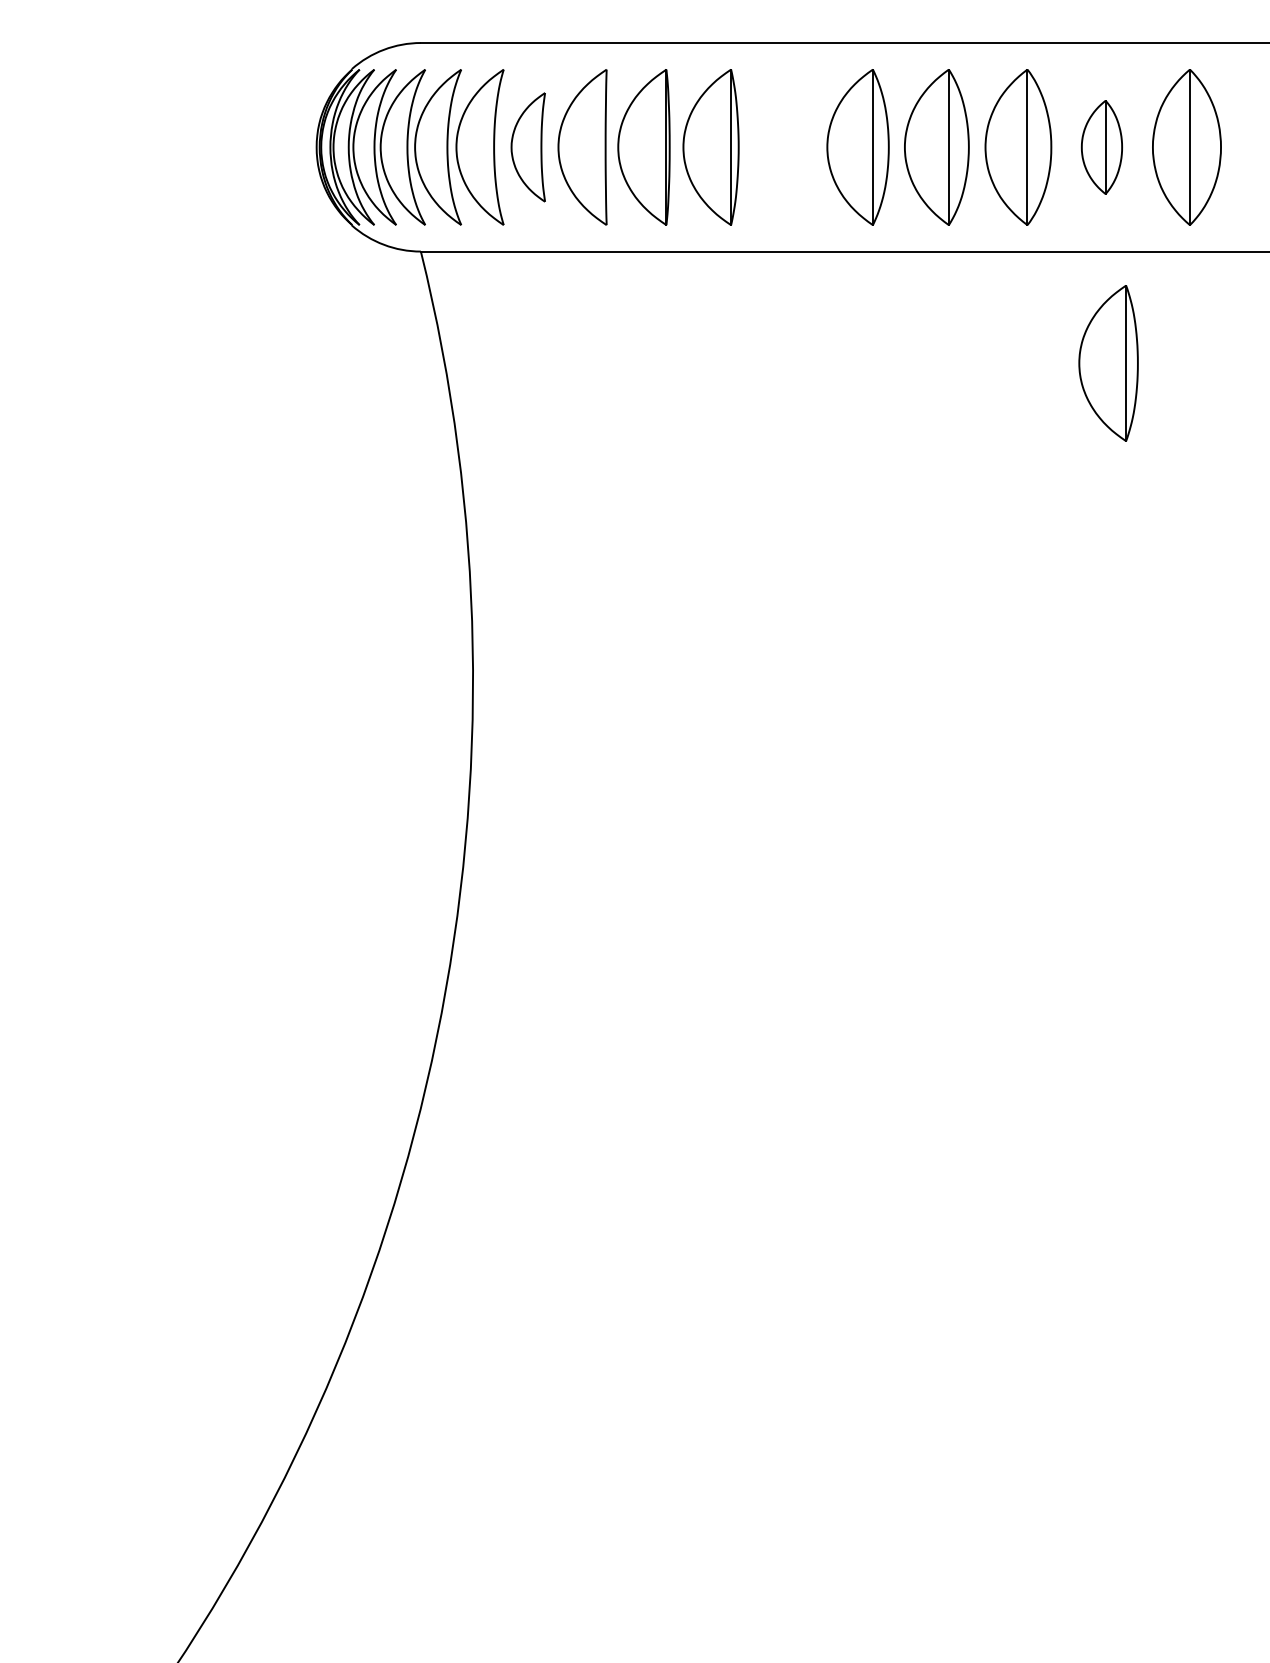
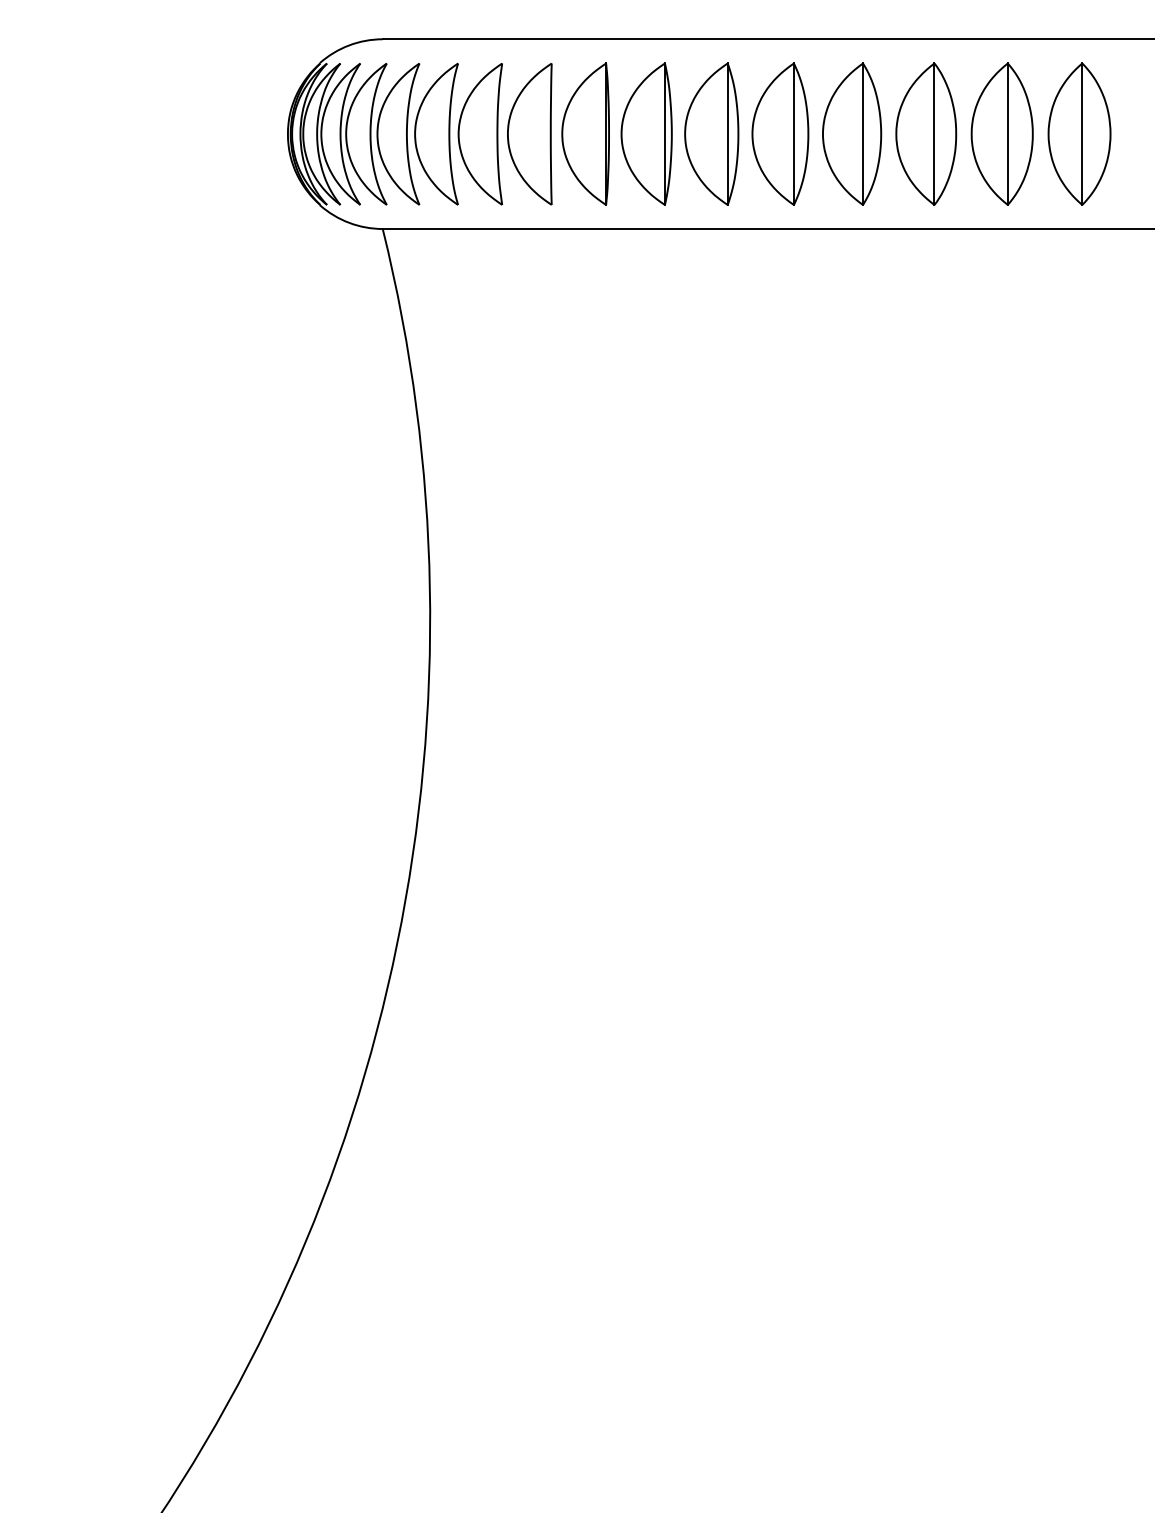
part: (528, 147) -> (480, 134), size x1.43
part: (1101, 147) -> (1001, 134), size x1.67
part: (1108, 363) -> (711, 134), moved

